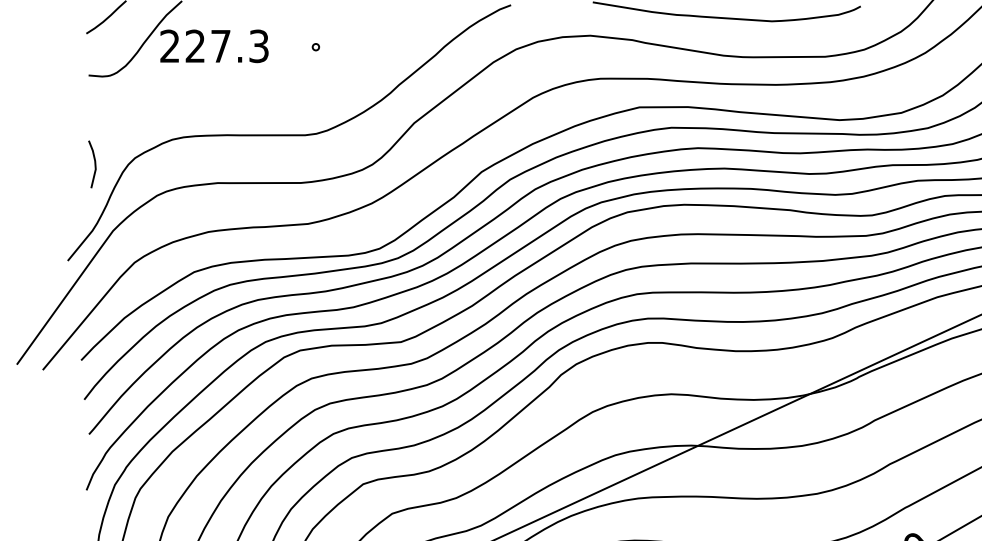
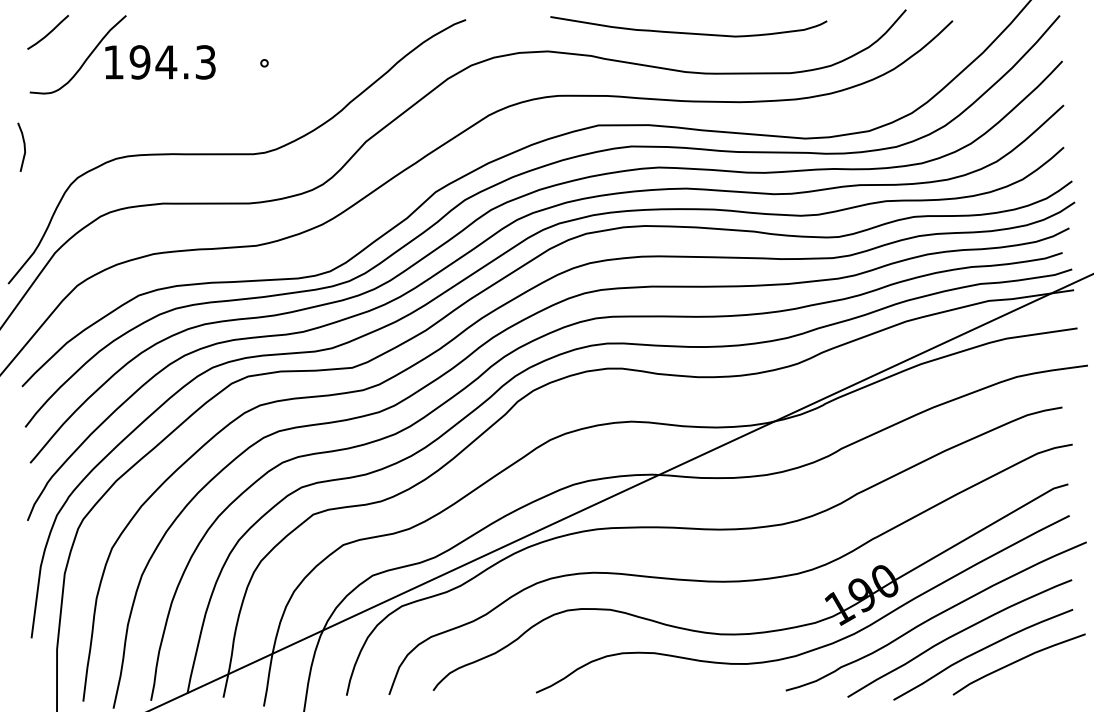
text: (195, 46) -> (140, 62), 227.3 -> 194.3
line: (94, 163) -> (23, 146), moved

